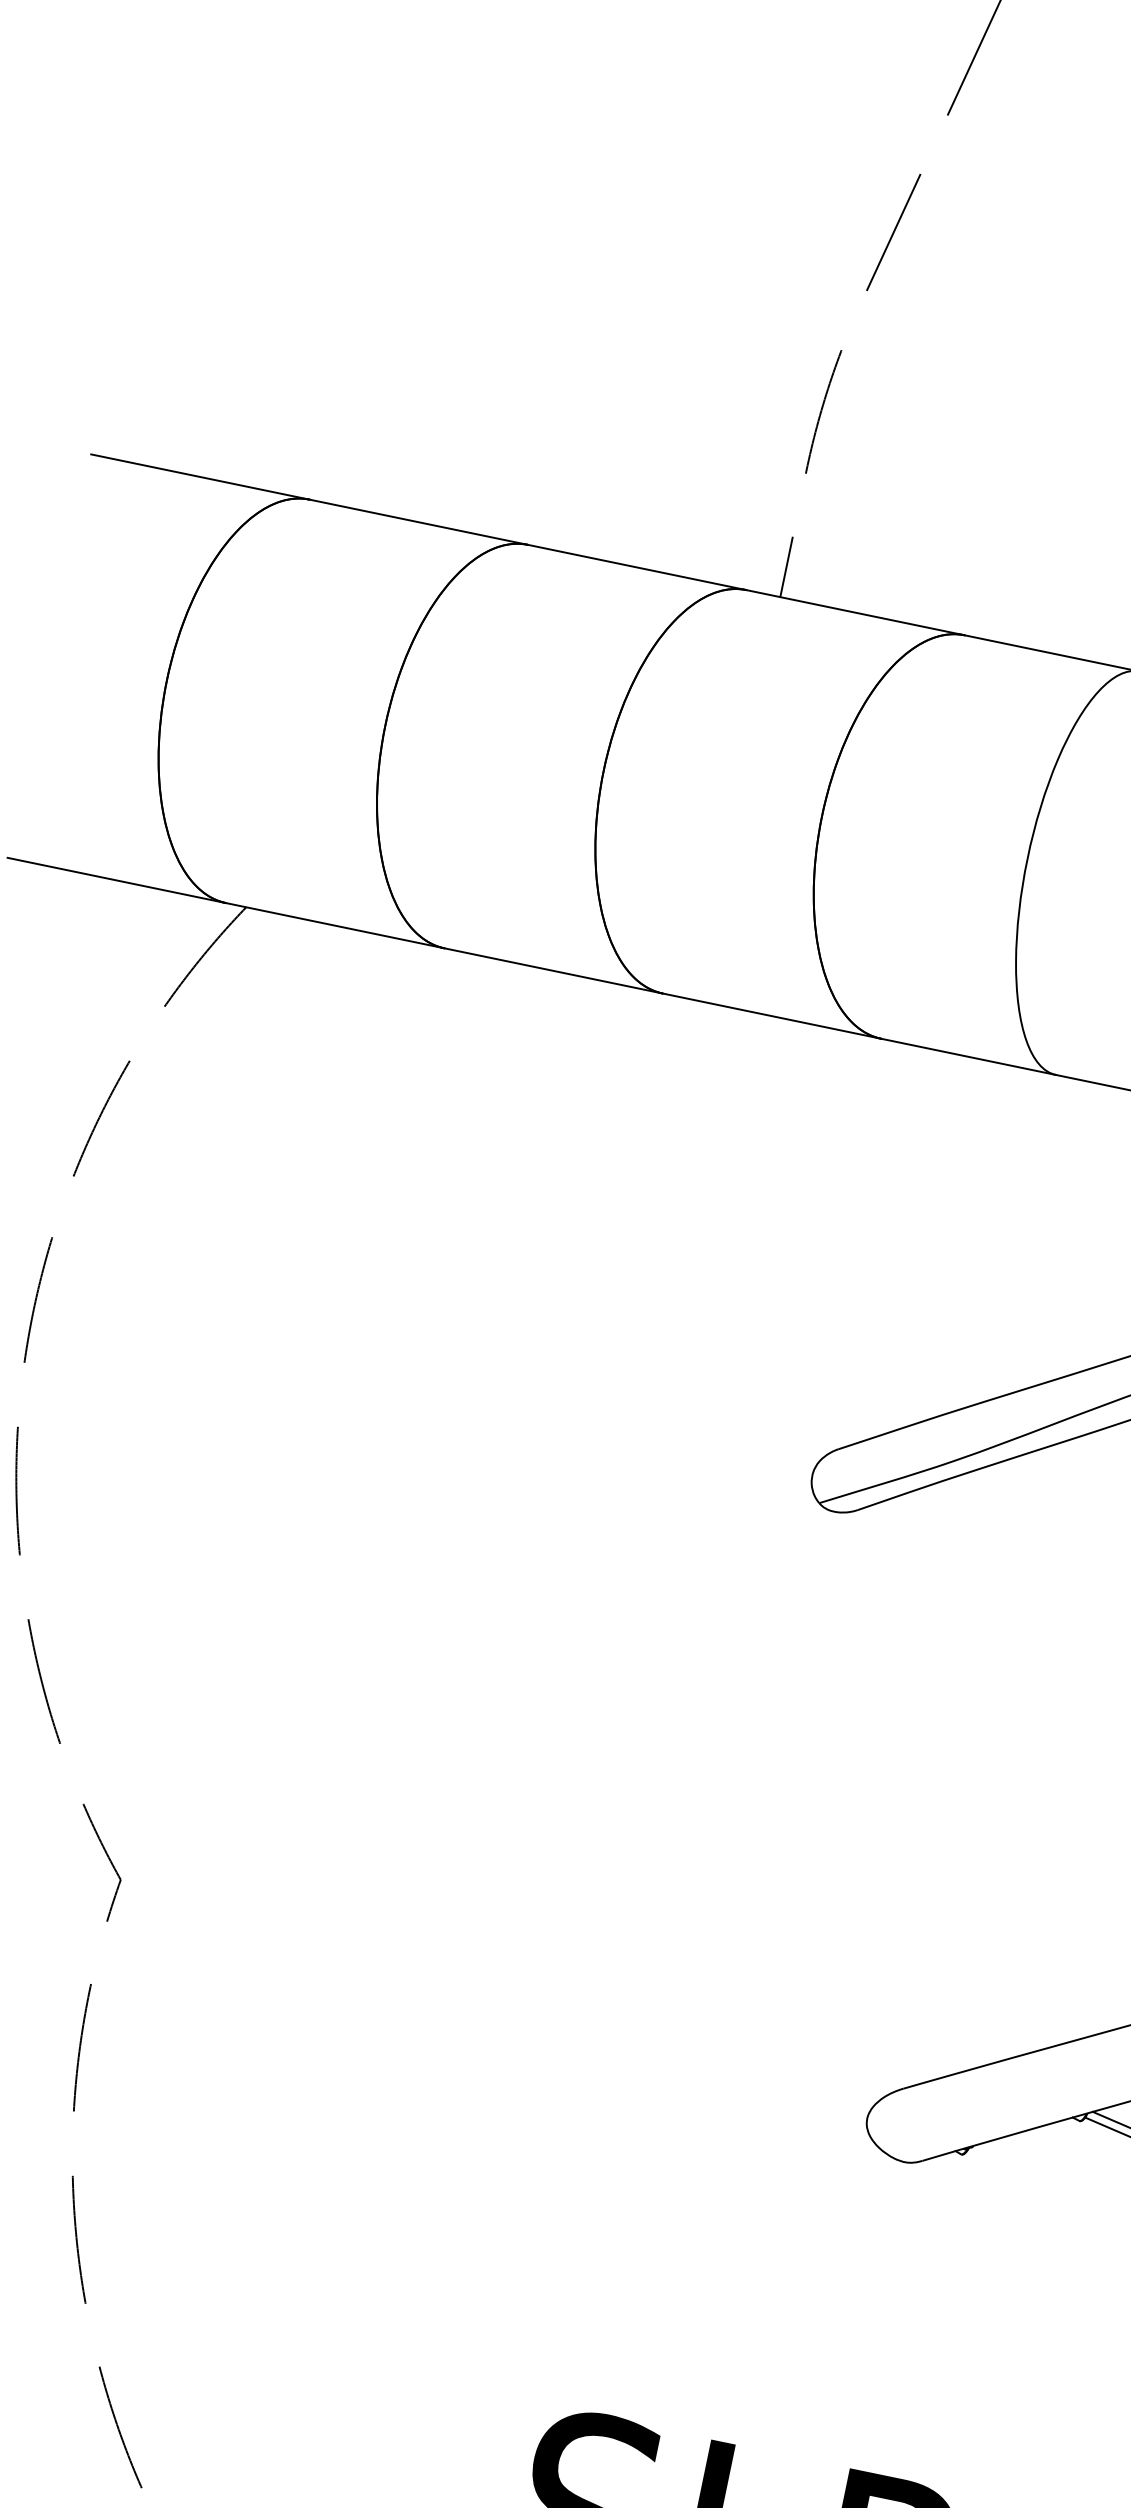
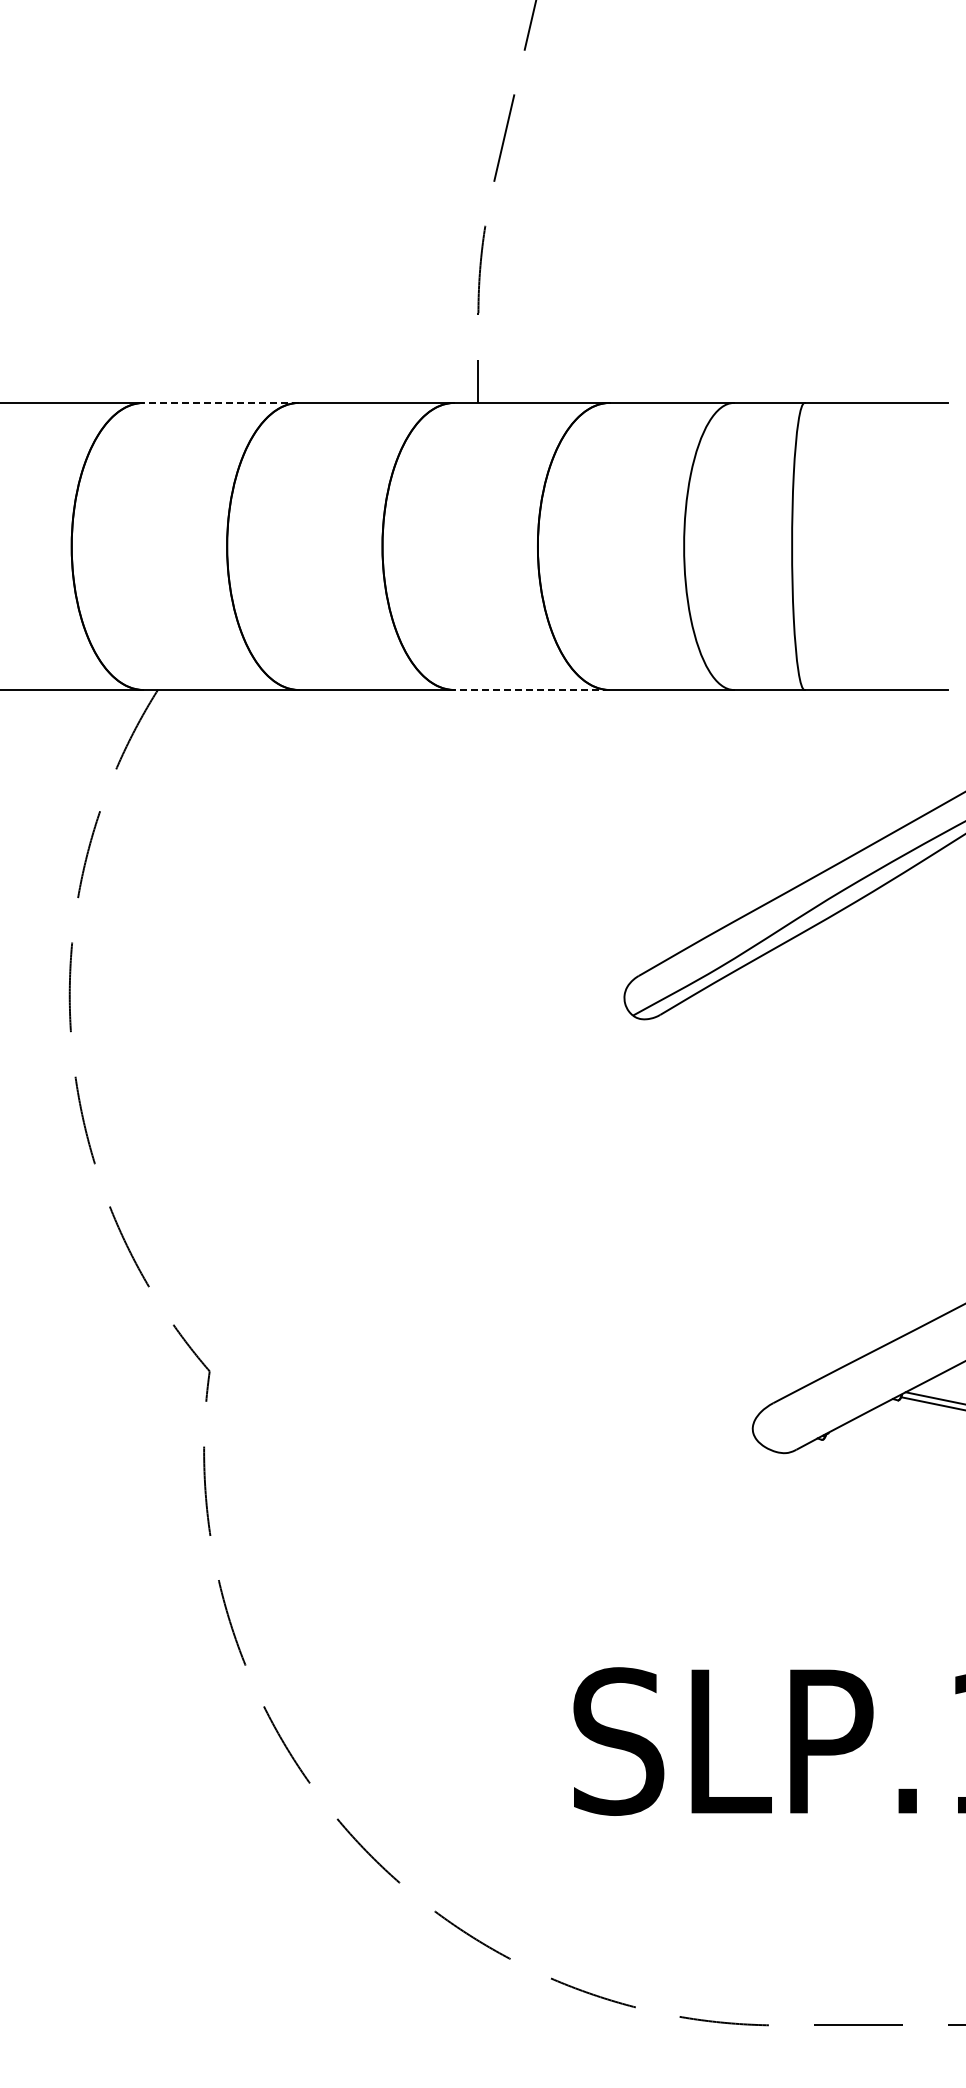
line: (419, 521) -> (221, 402), solid -> dashed
line: (771, 1016) -> (531, 690), solid -> dashed

